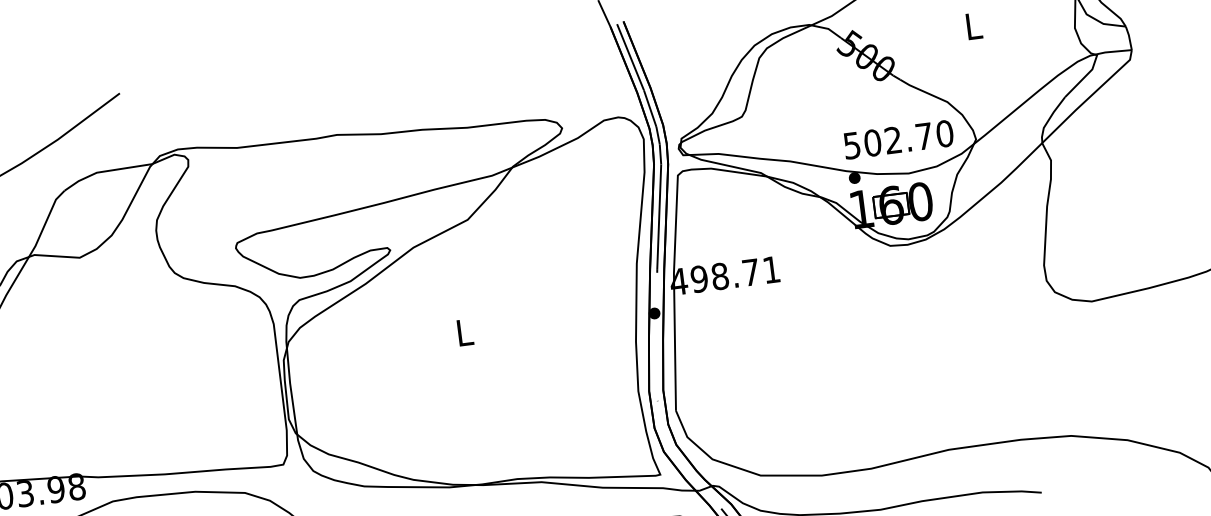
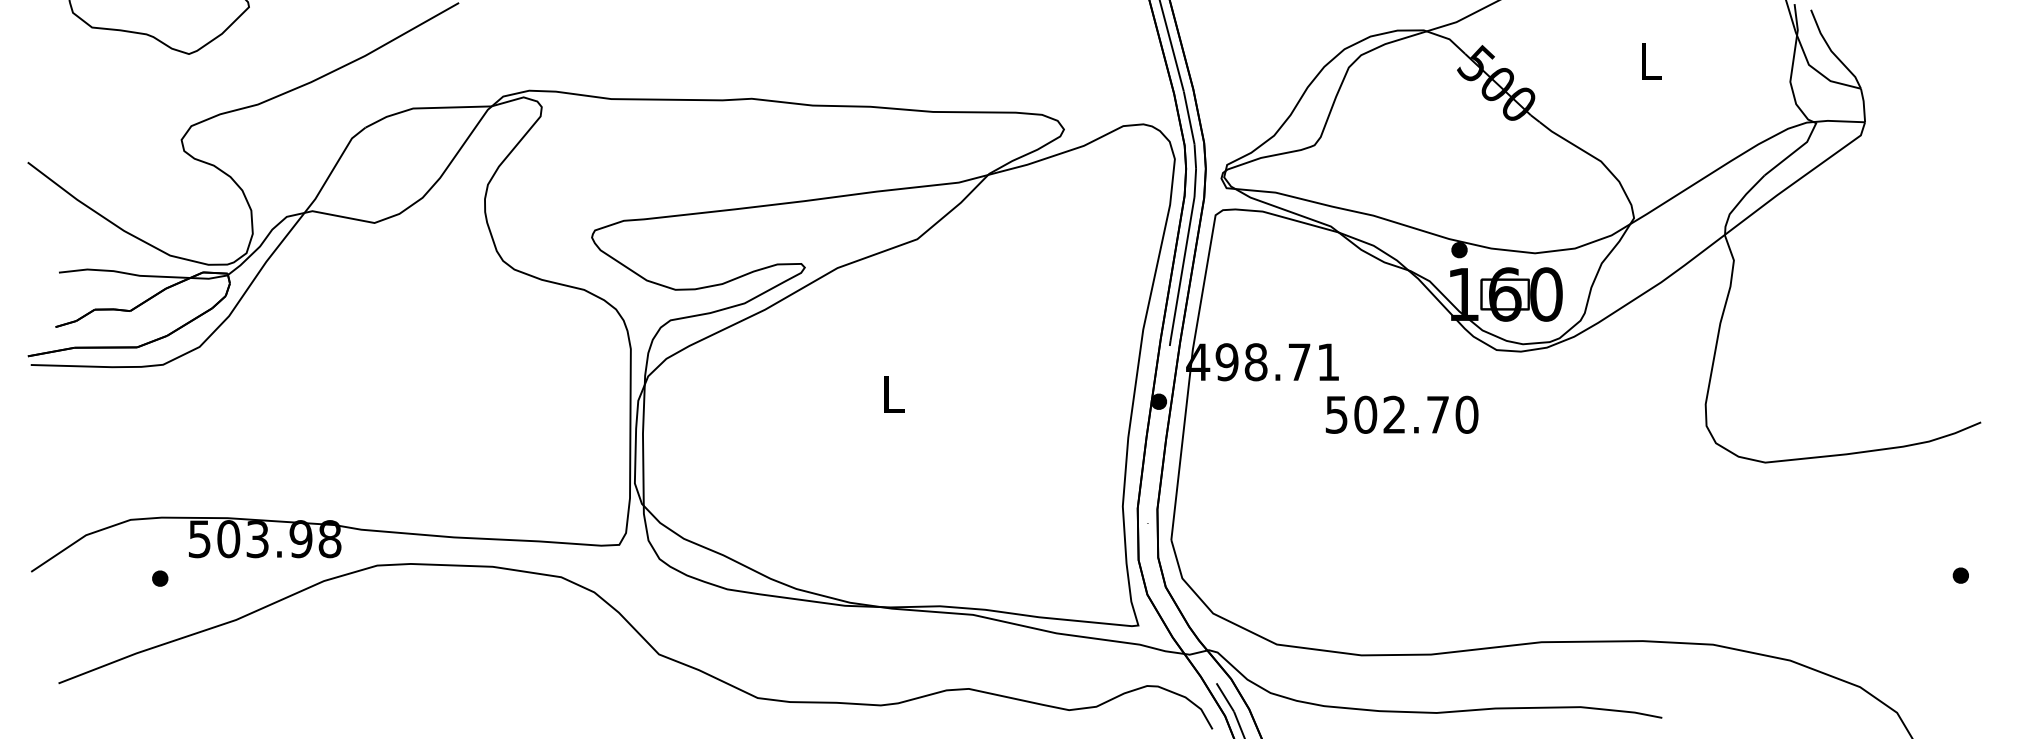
text: (898, 139) -> (1401, 414), moved

